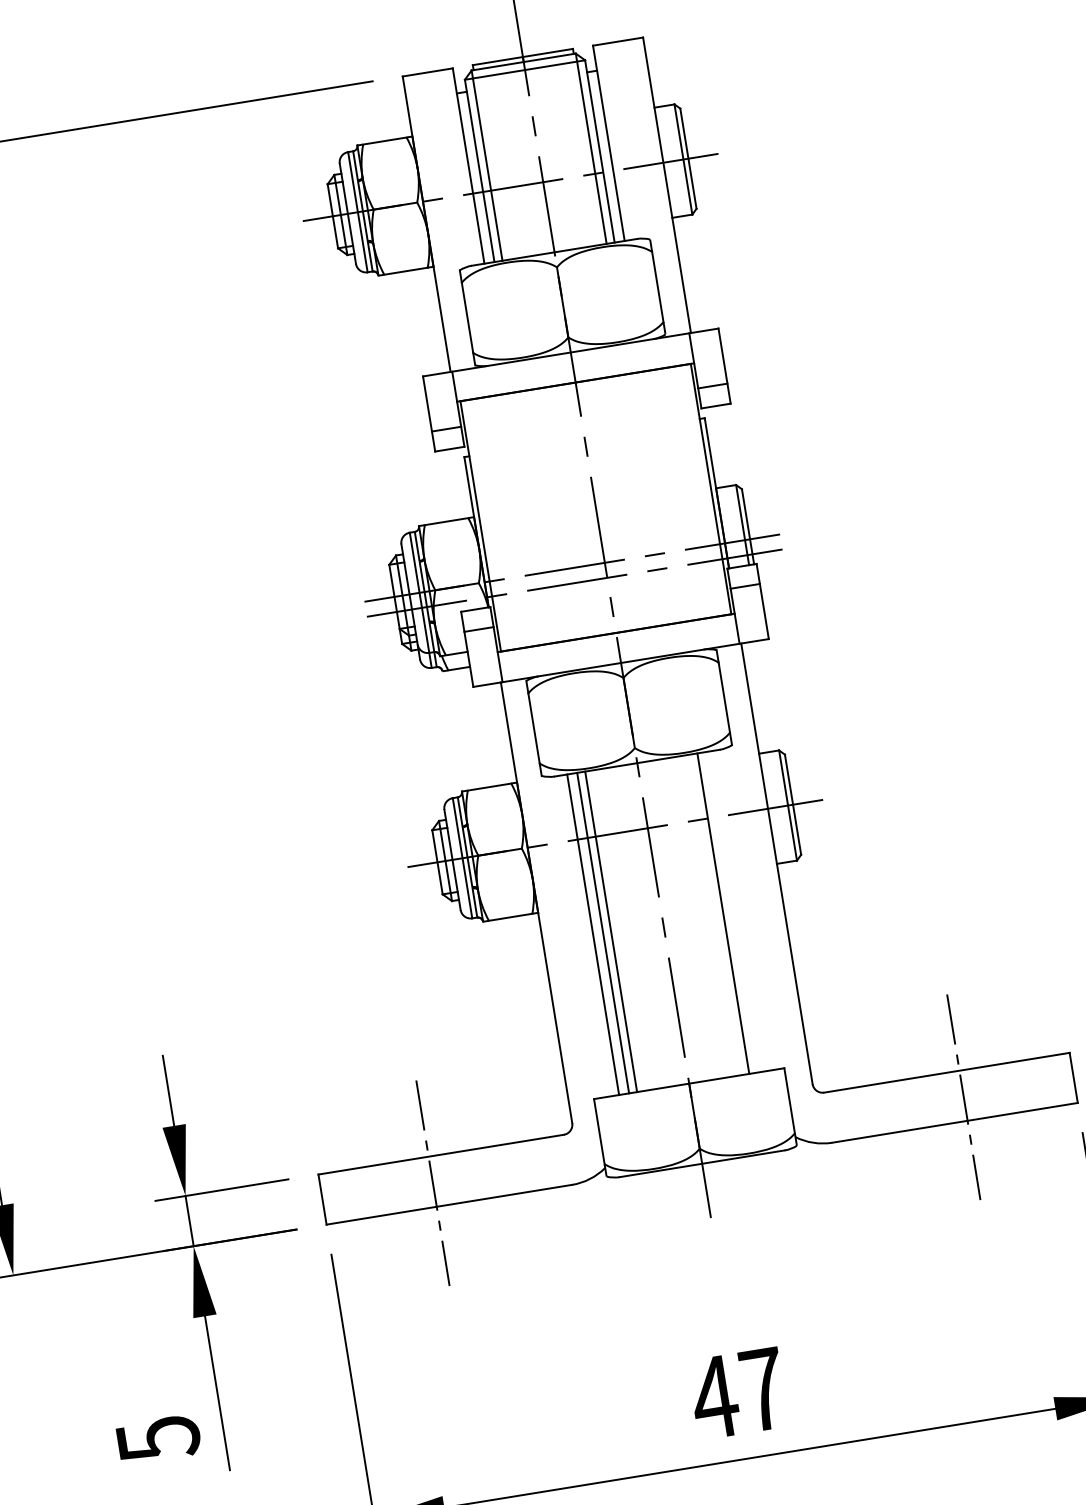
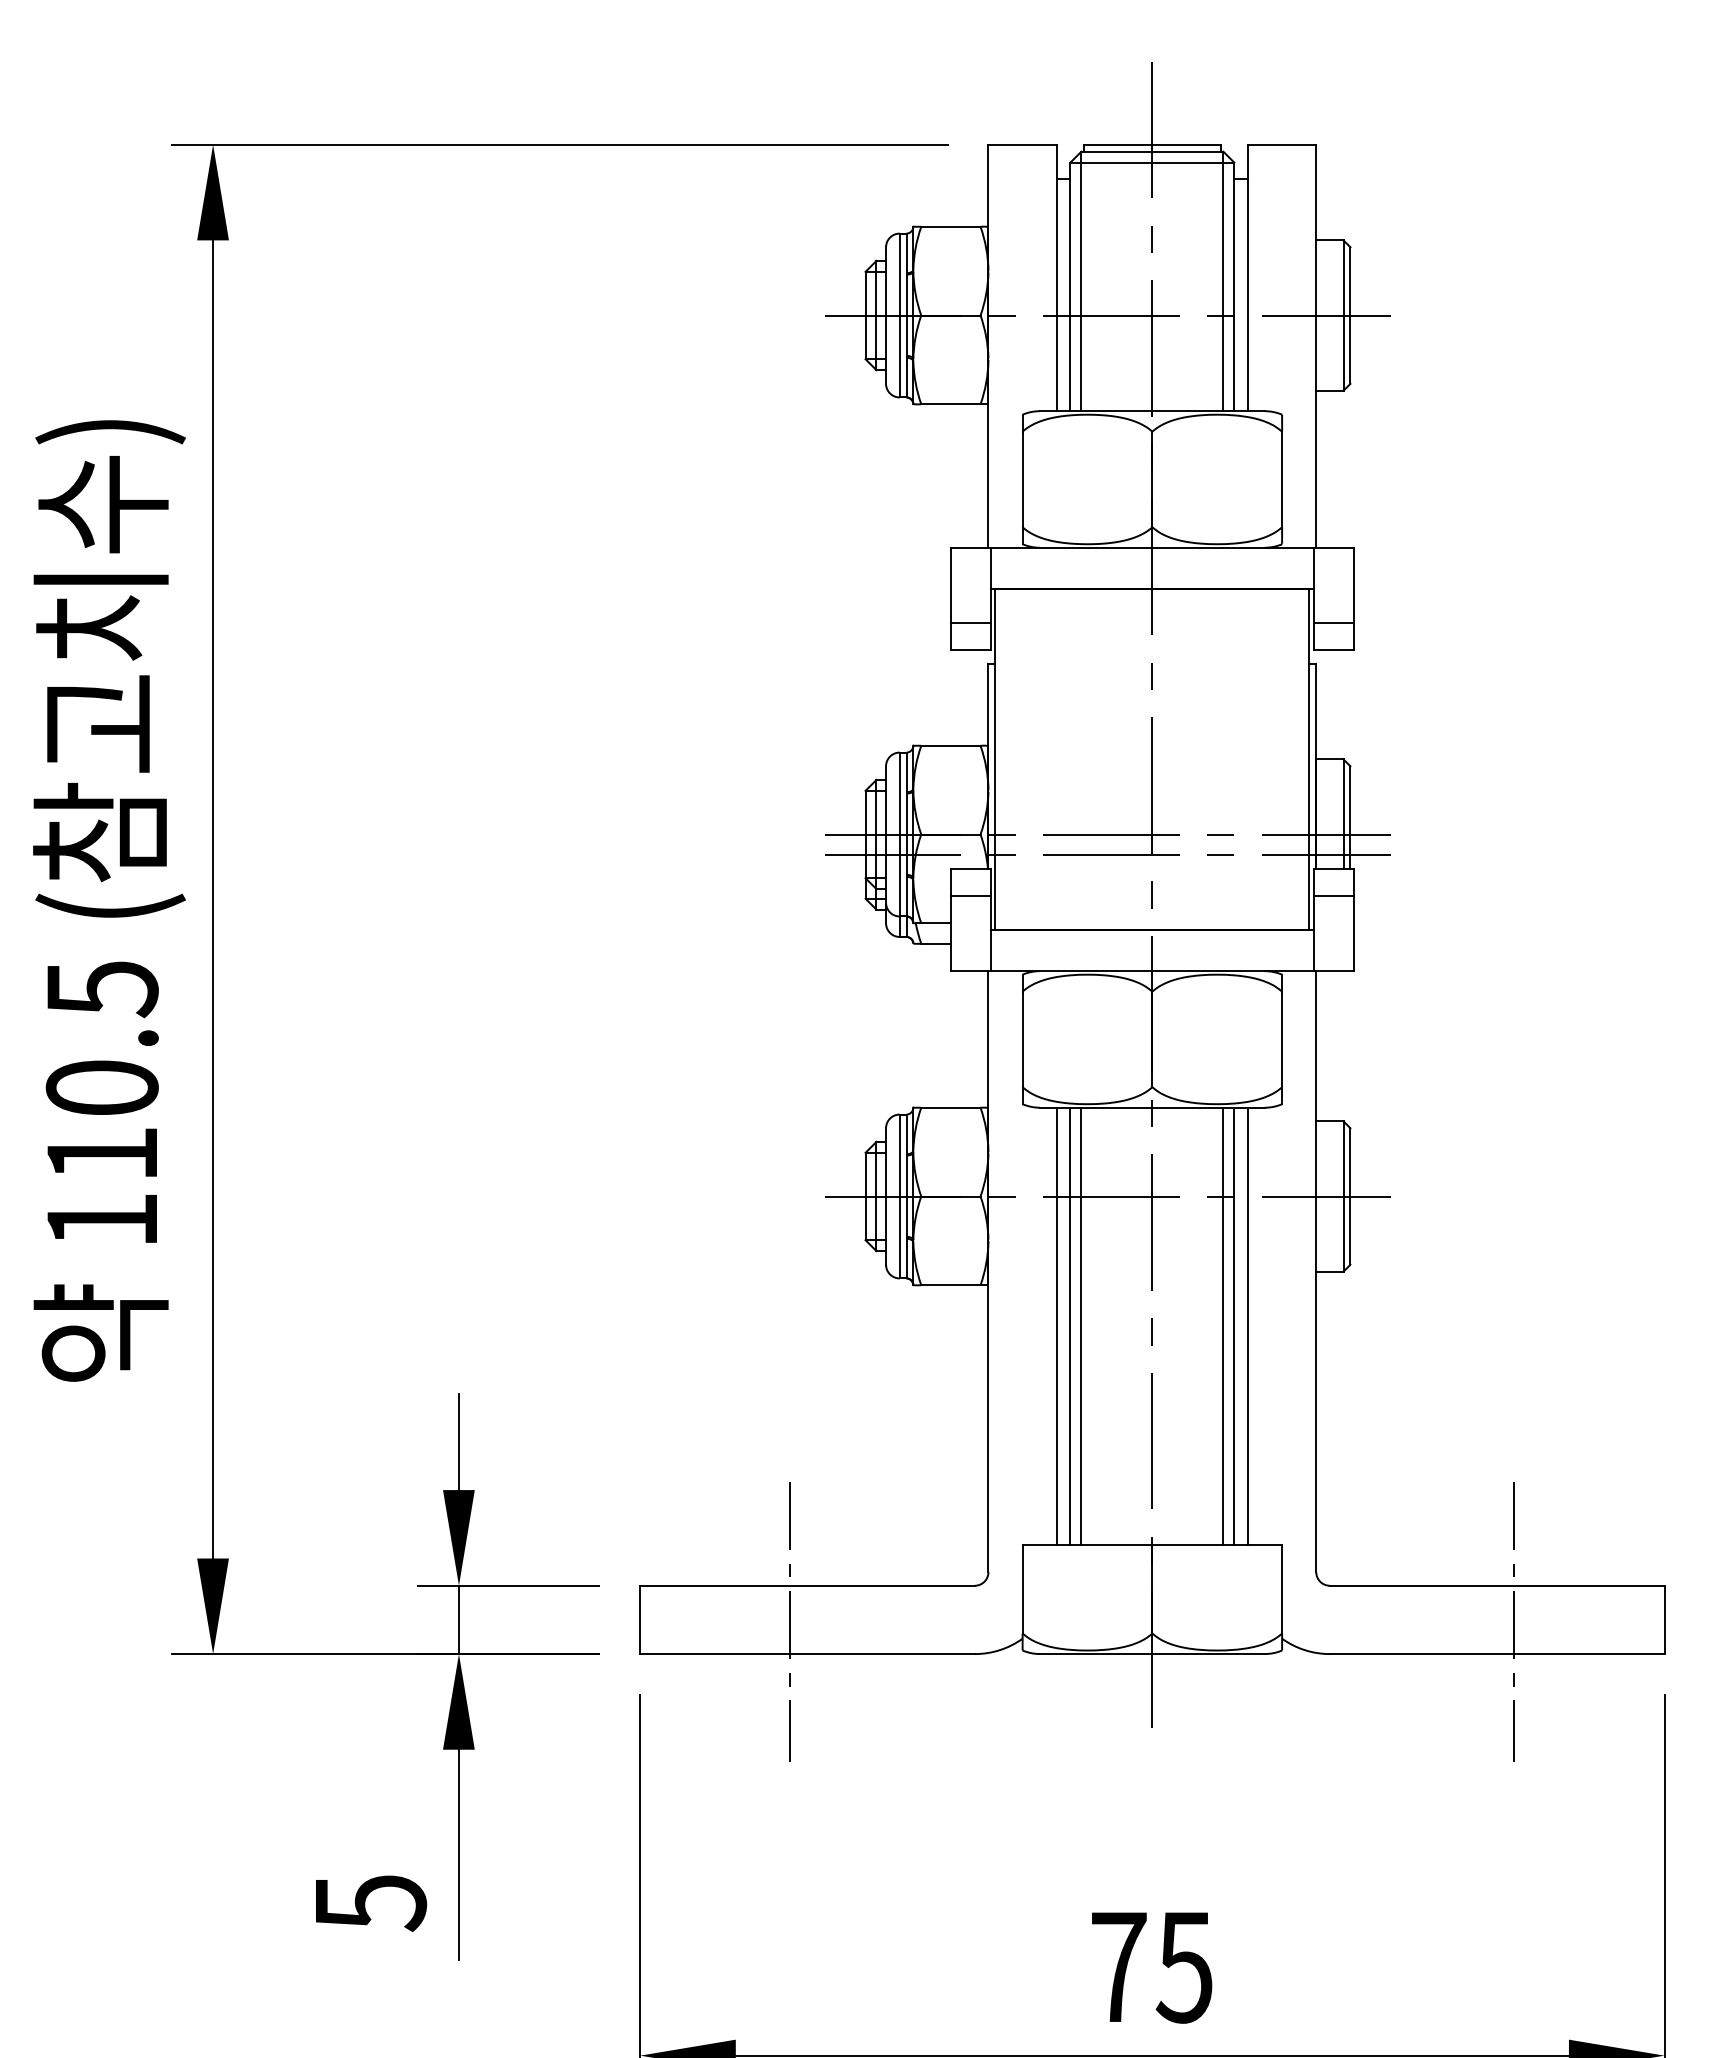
line: (732, 911) -> (1247, 1325), added
line: (715, 914) -> (1223, 1325), added
text: (738, 1393) -> (1150, 1967), 47 -> 75

